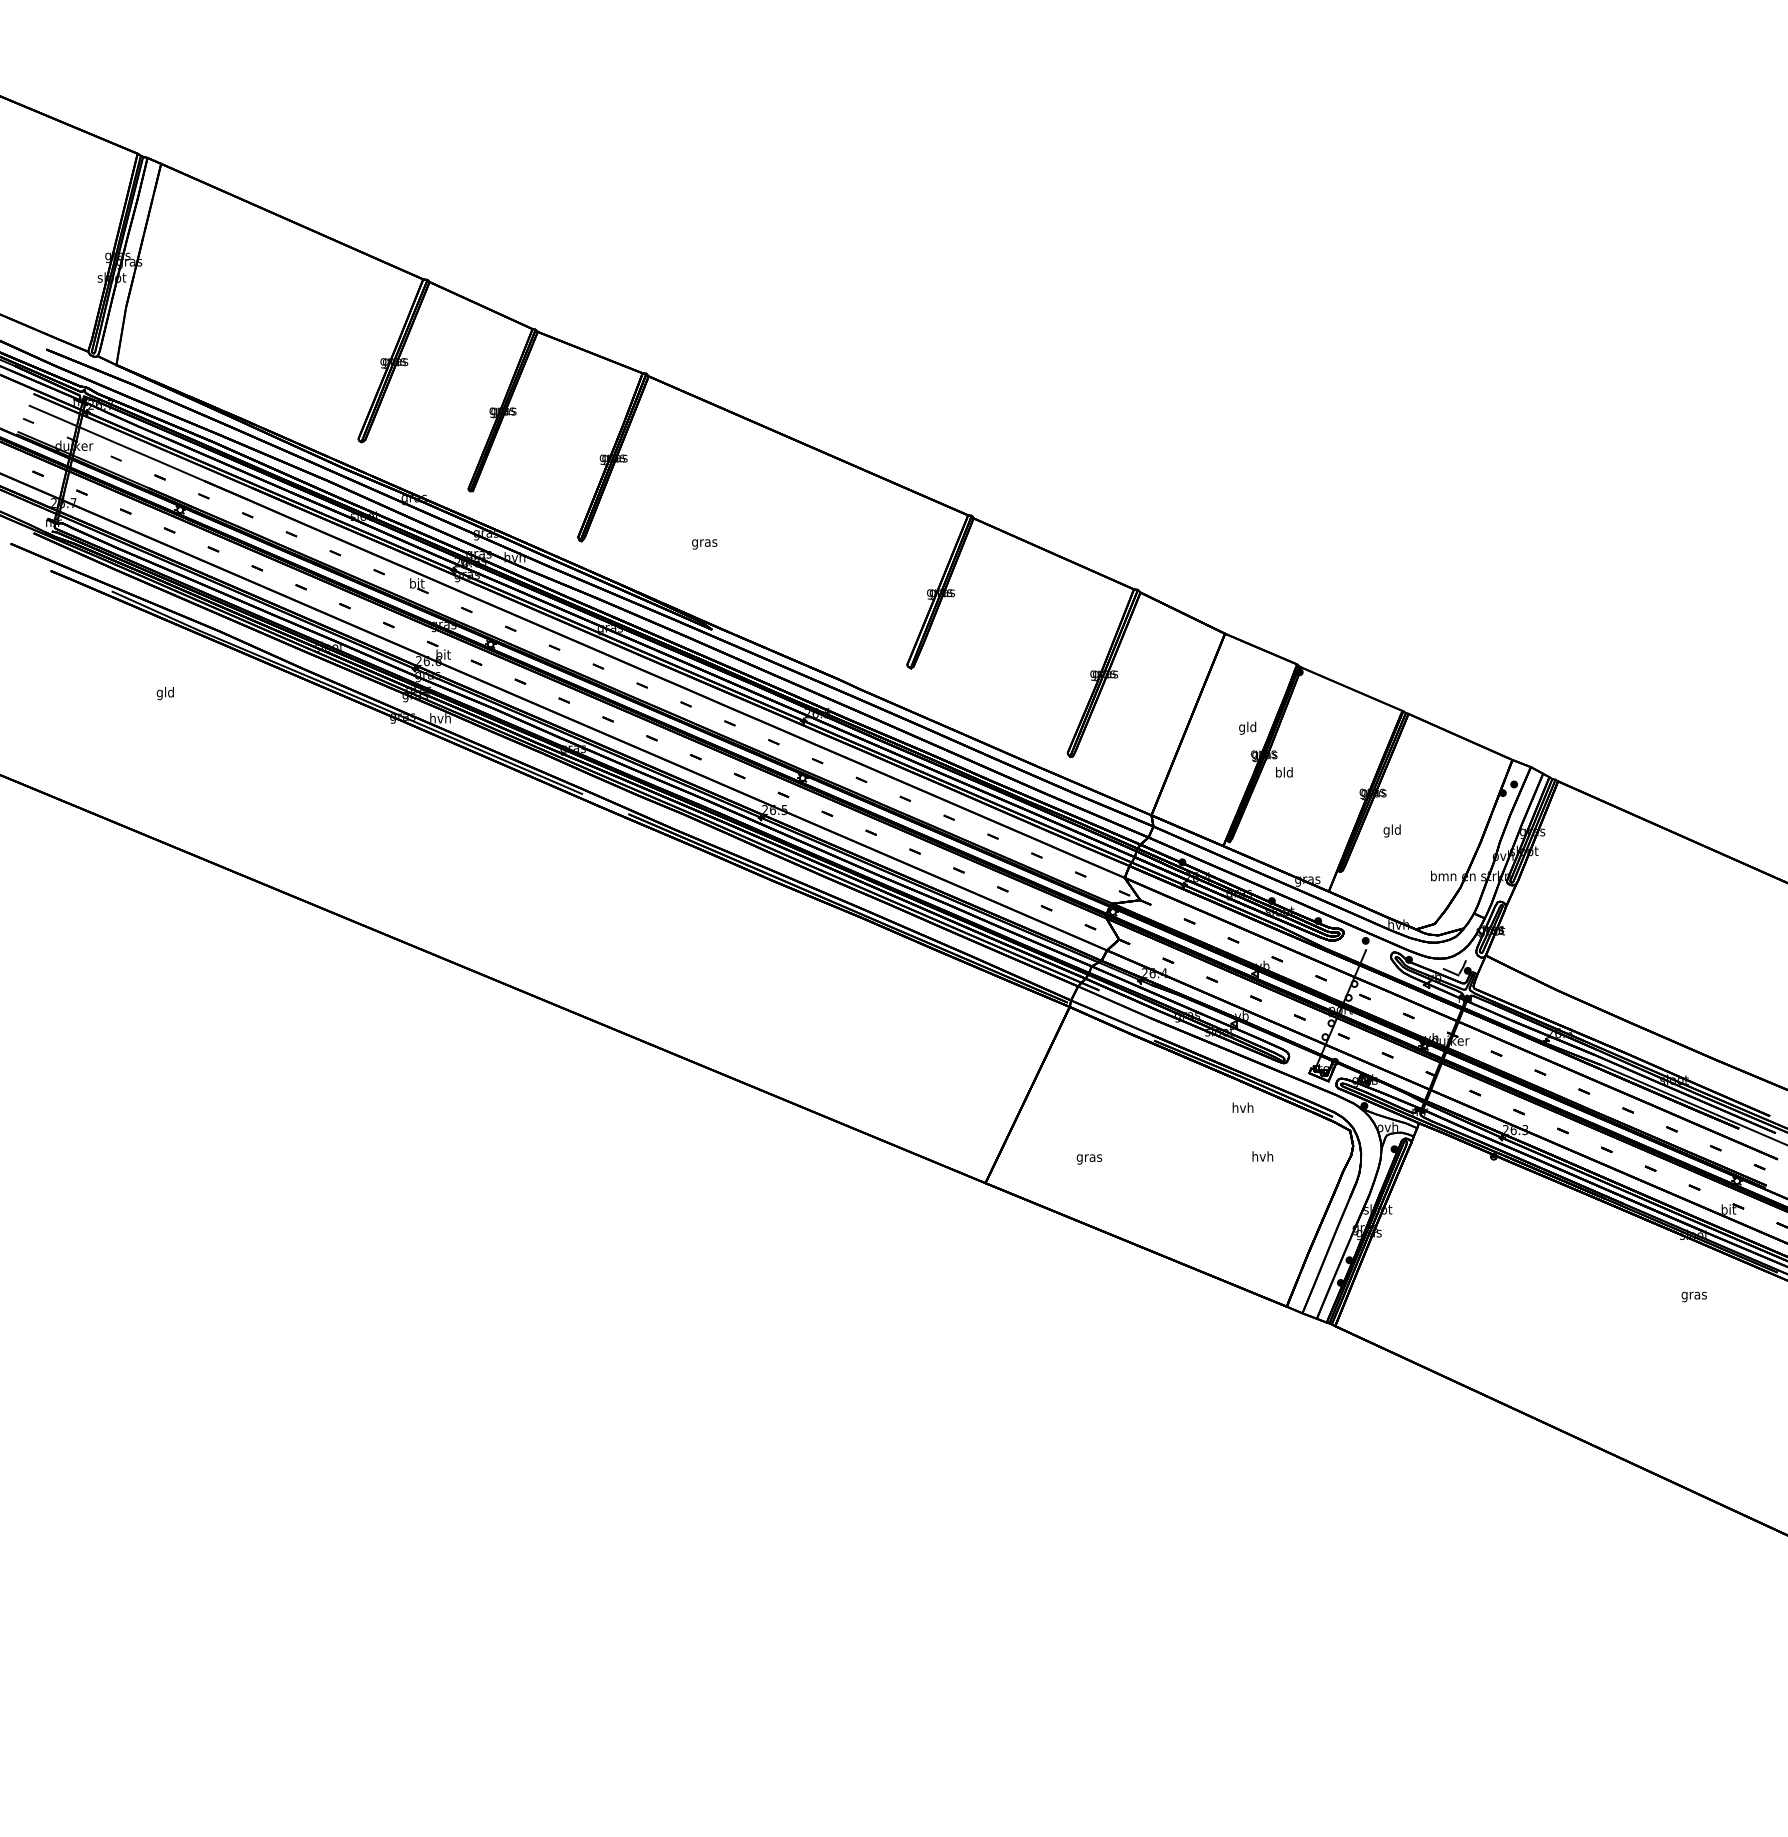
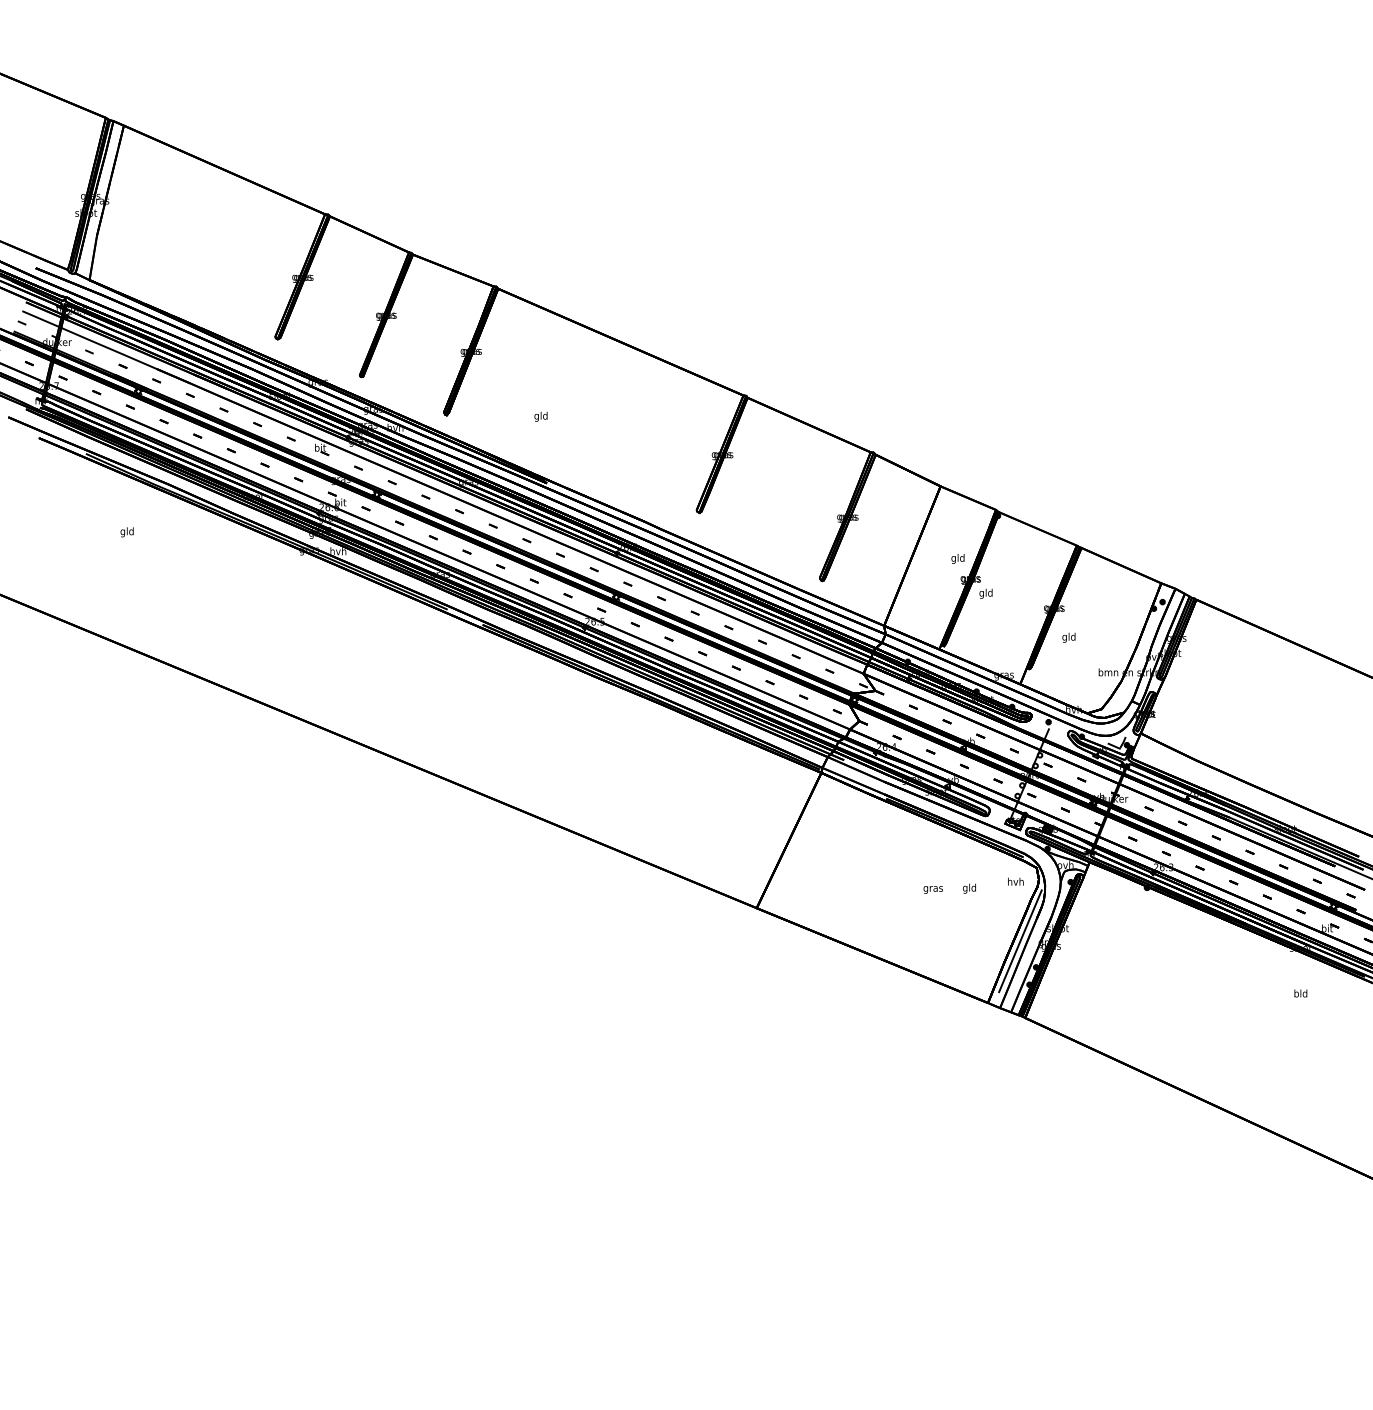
text: (704, 542) -> (541, 416), gras -> gld
text: (1278, 773) -> (981, 593), bld -> gld
text: (1242, 1107) -> (1015, 881), moved
text: (1262, 1157) -> (969, 888), hvh -> gld
text: (1089, 1159) -> (933, 890), moved
line: (1328, 1225) -> (1020, 940), added
text: (1693, 1295) -> (1300, 994), gras -> bld

